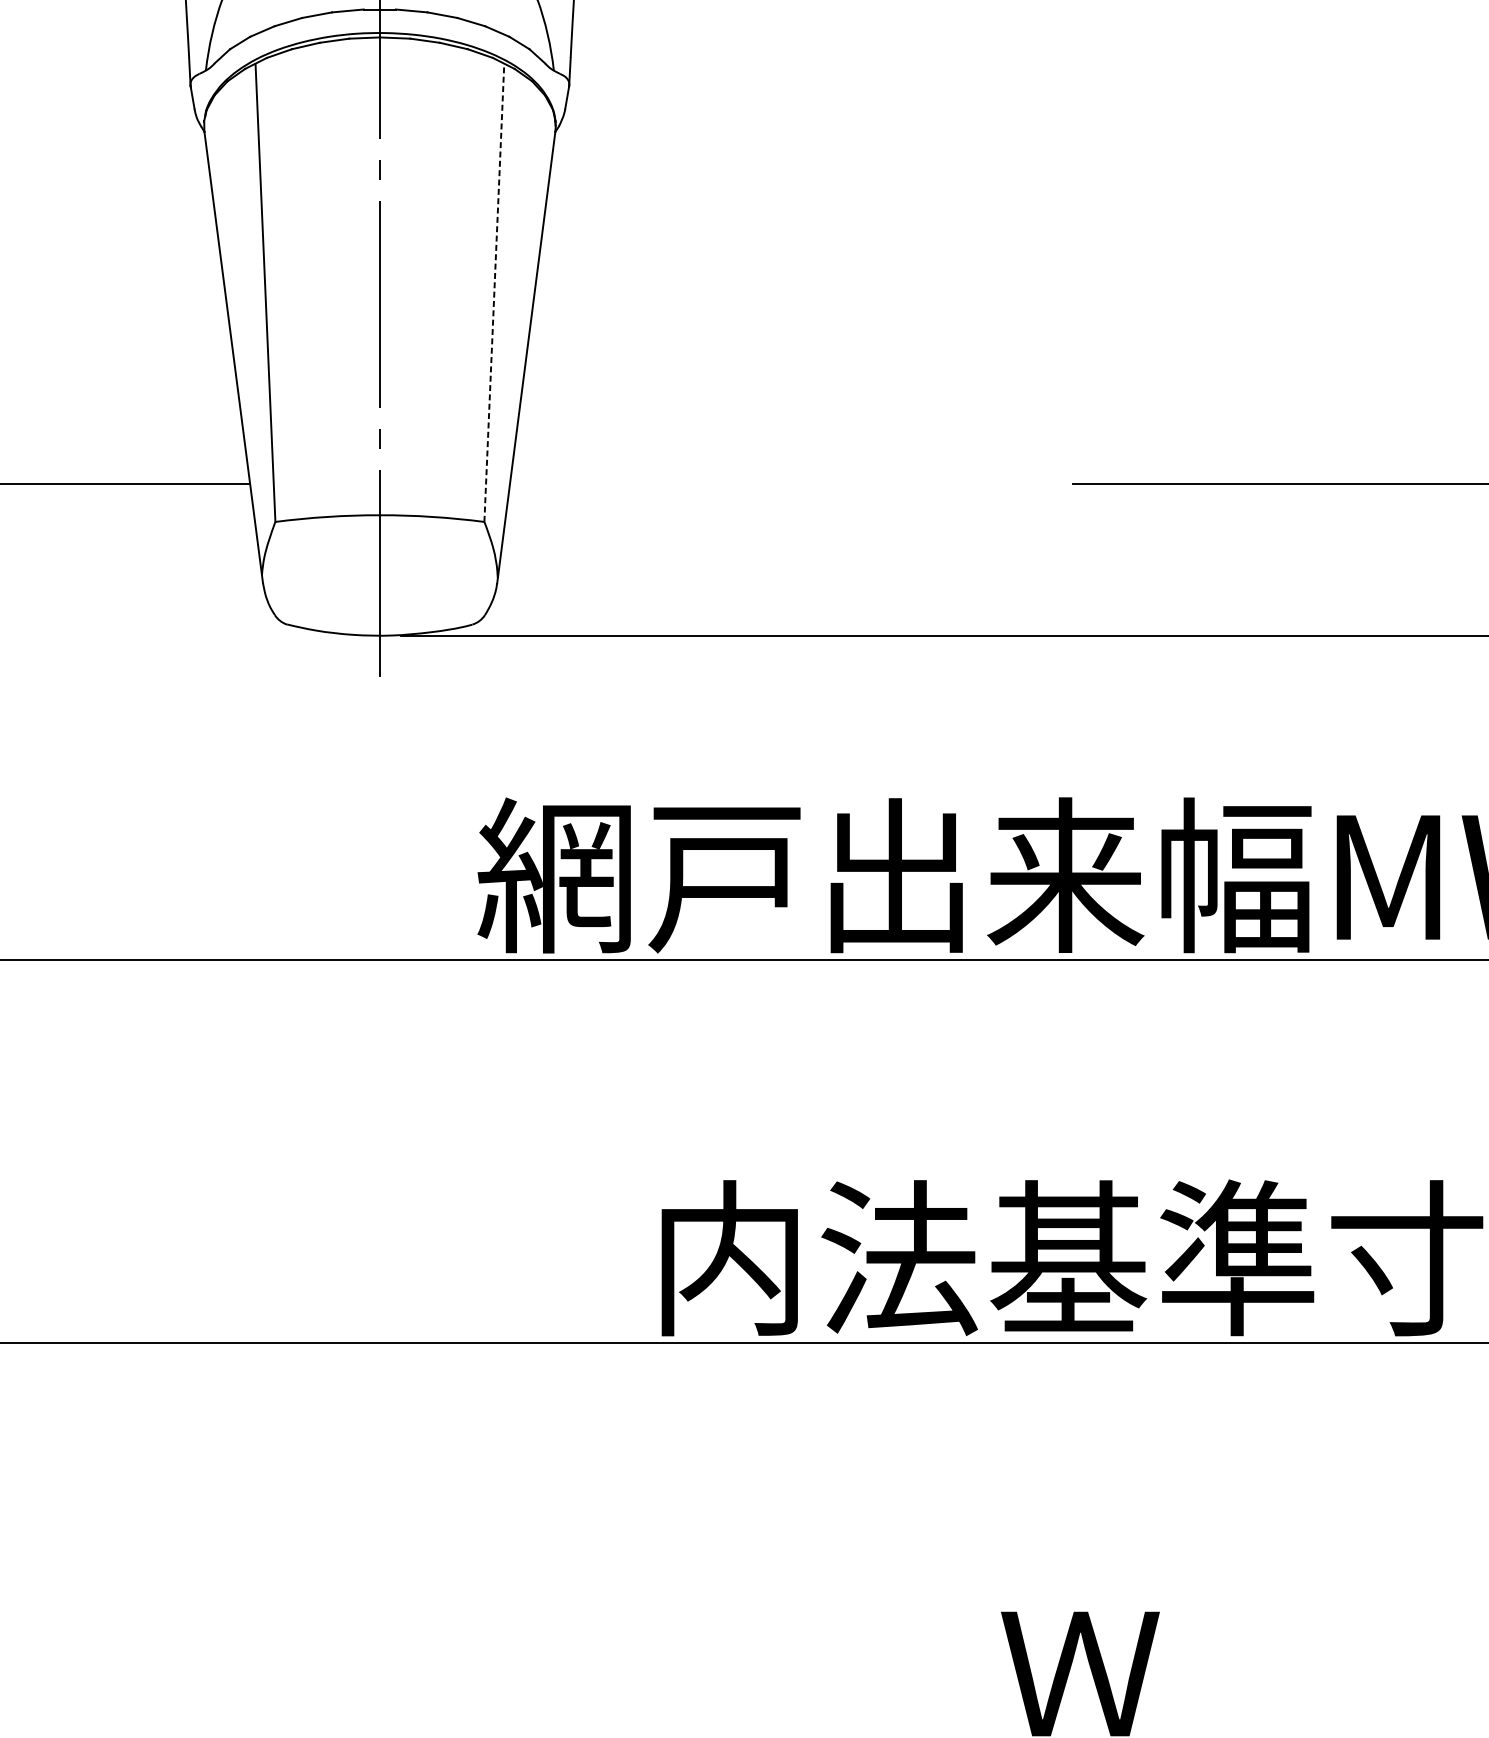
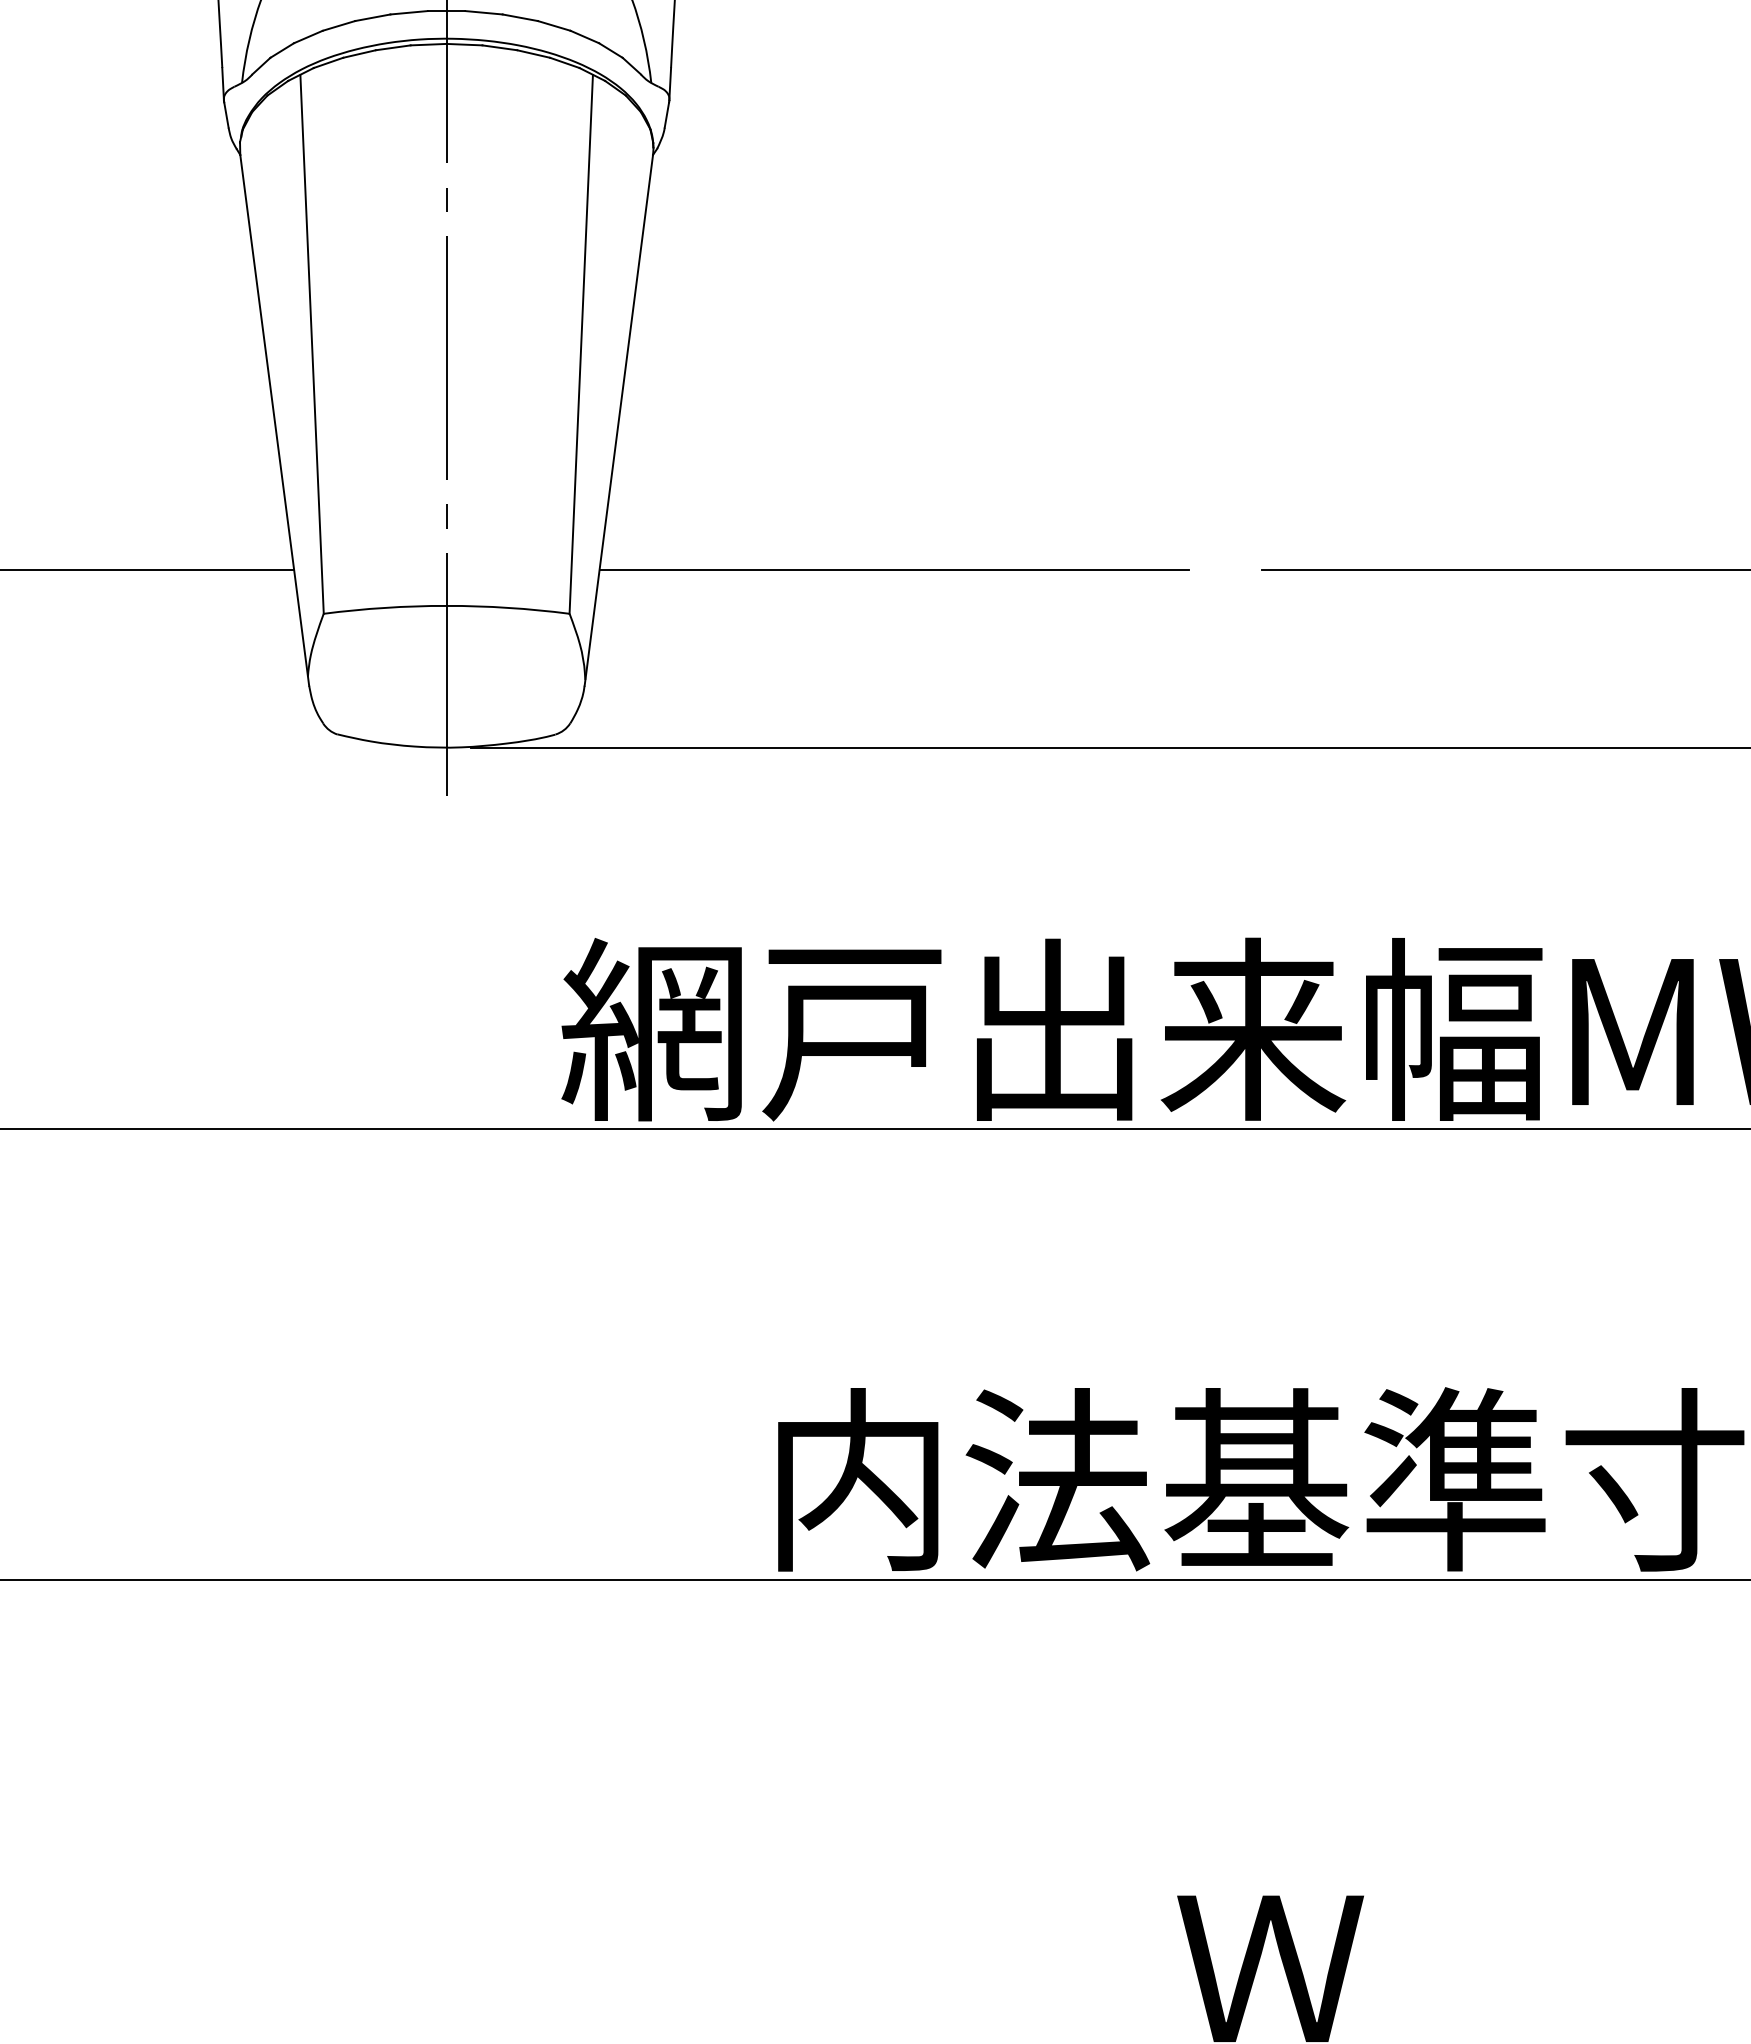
line: (494, 292) -> (581, 344), dashed -> solid
line: (760, 484) -> (894, 569), added

